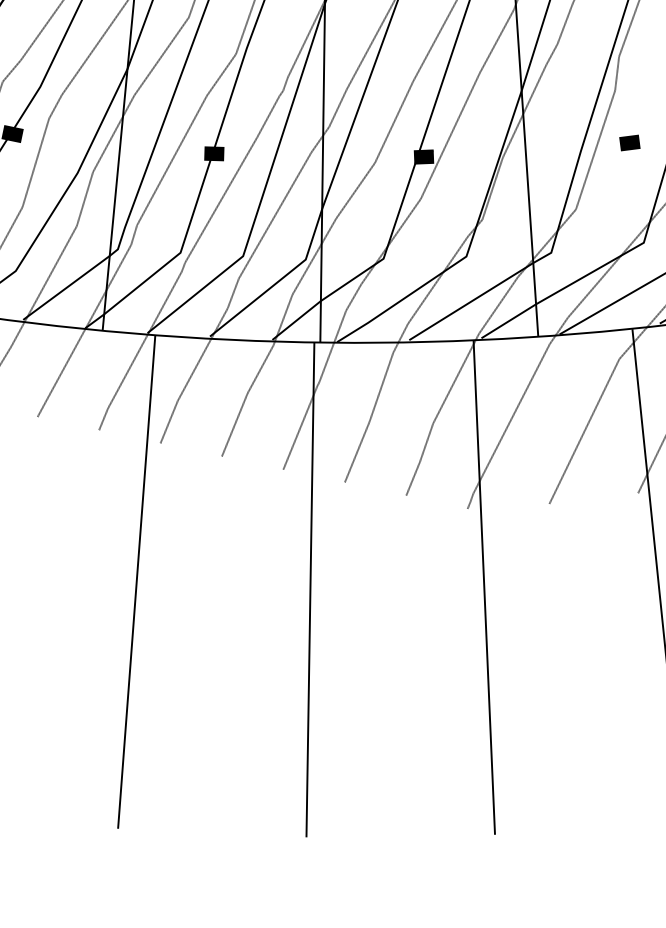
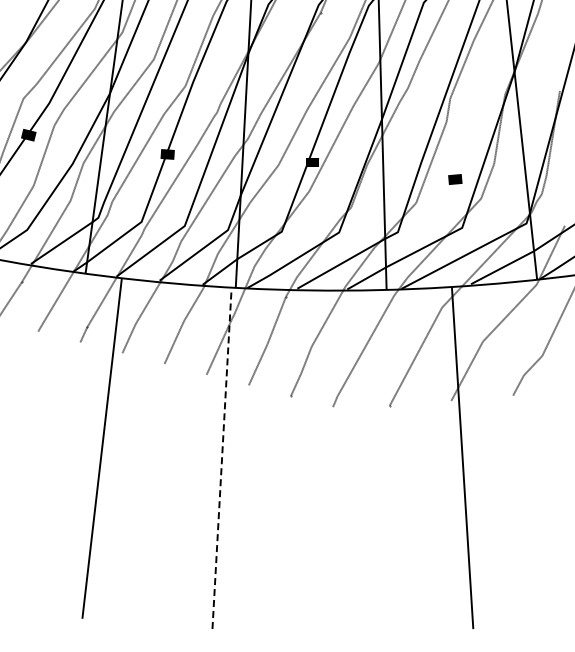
text: (630, 142) -> (455, 179), moved
line: (483, 587) -> (341, 461), removed
line: (311, 589) -> (222, 458), solid -> dashed

